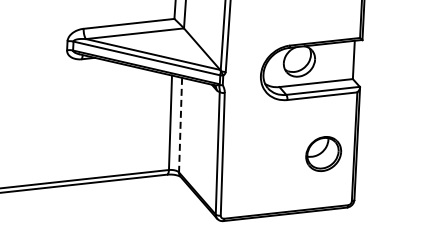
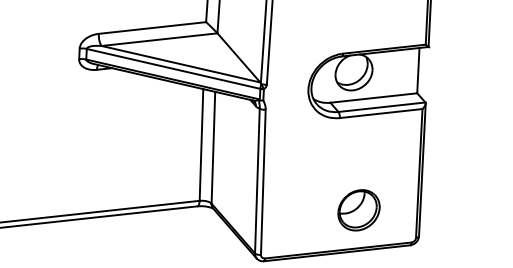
line: (180, 125) -> (213, 148), dashed -> solid
part: (323, 153) -> (358, 209), moved

